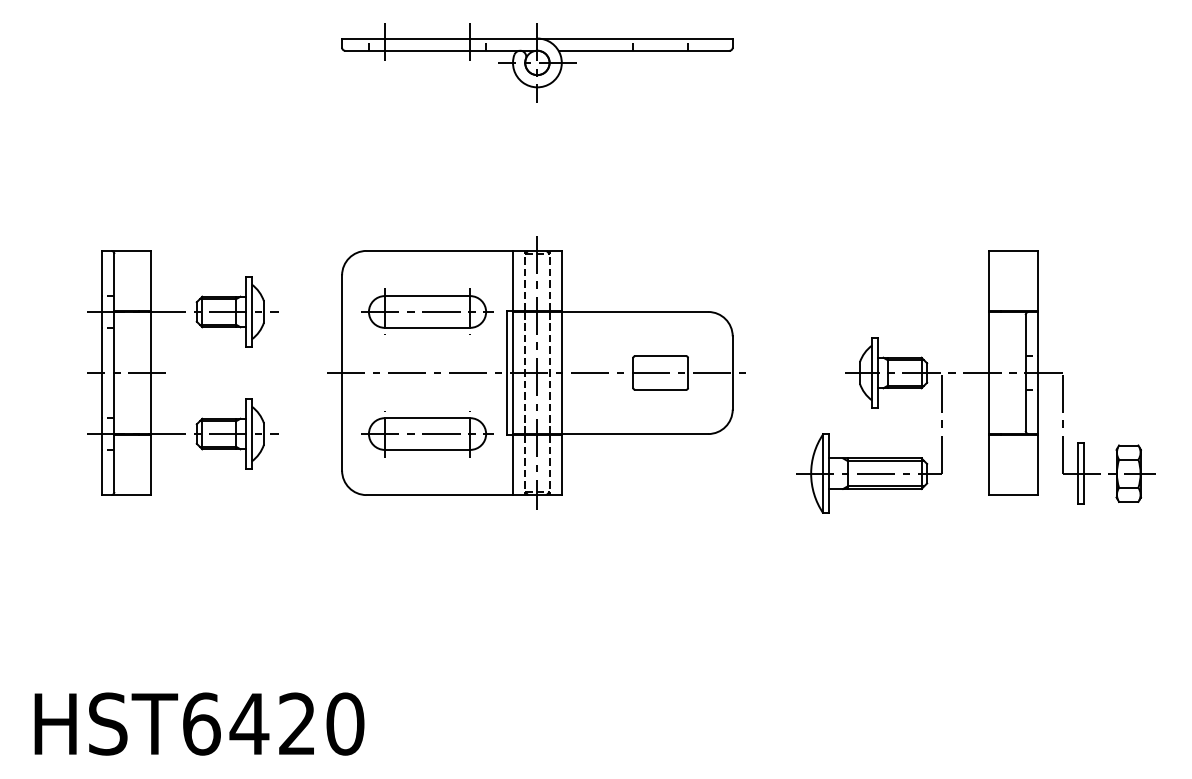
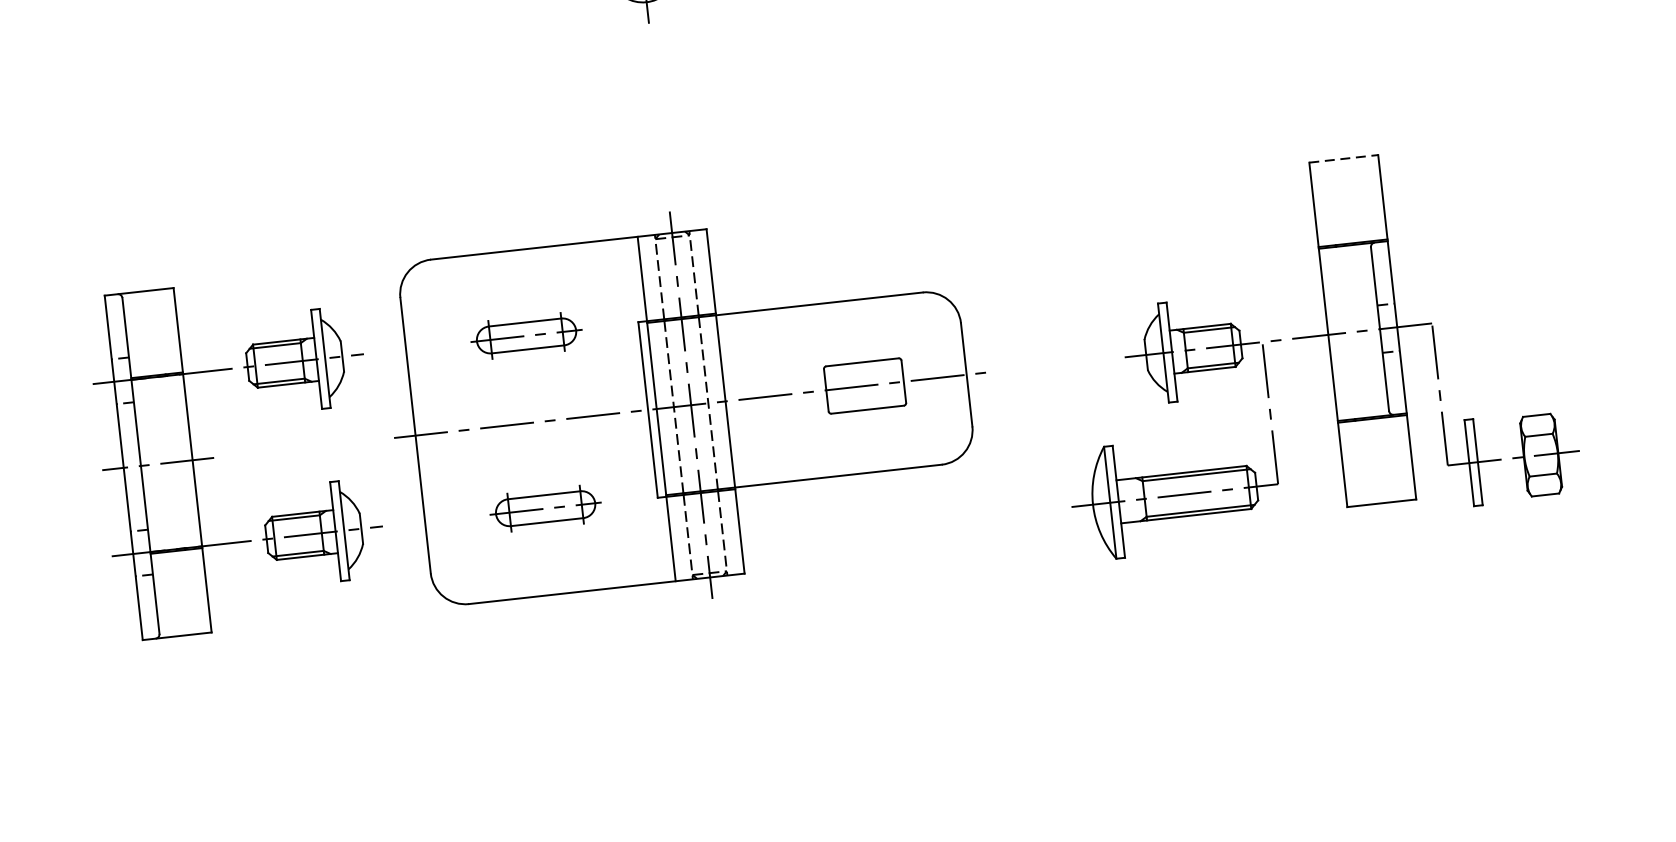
line: (1013, 250) -> (1343, 158), solid -> dashed
part: (427, 311) -> (526, 335), size x0.6
part: (165, 372) -> (212, 457), moved
part: (427, 434) -> (545, 509), size x0.6

